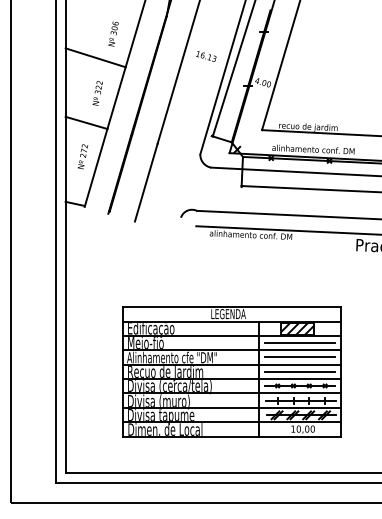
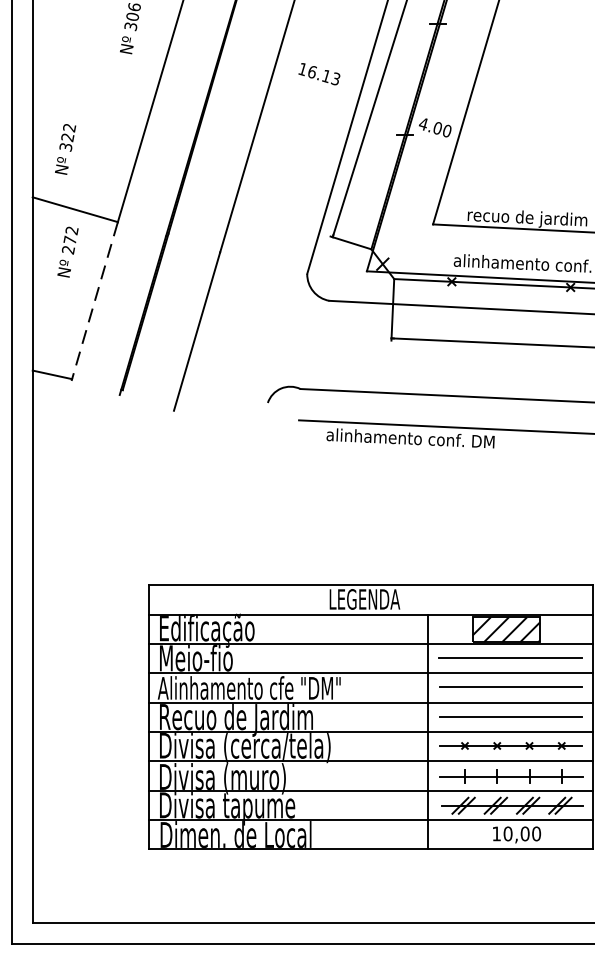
line: (95, 57) -> (93, 76), removed
text: (97, 93) -> (65, 149), moved
text: (82, 156) -> (67, 251), moved
line: (95, 168) -> (93, 302), solid -> dashed

